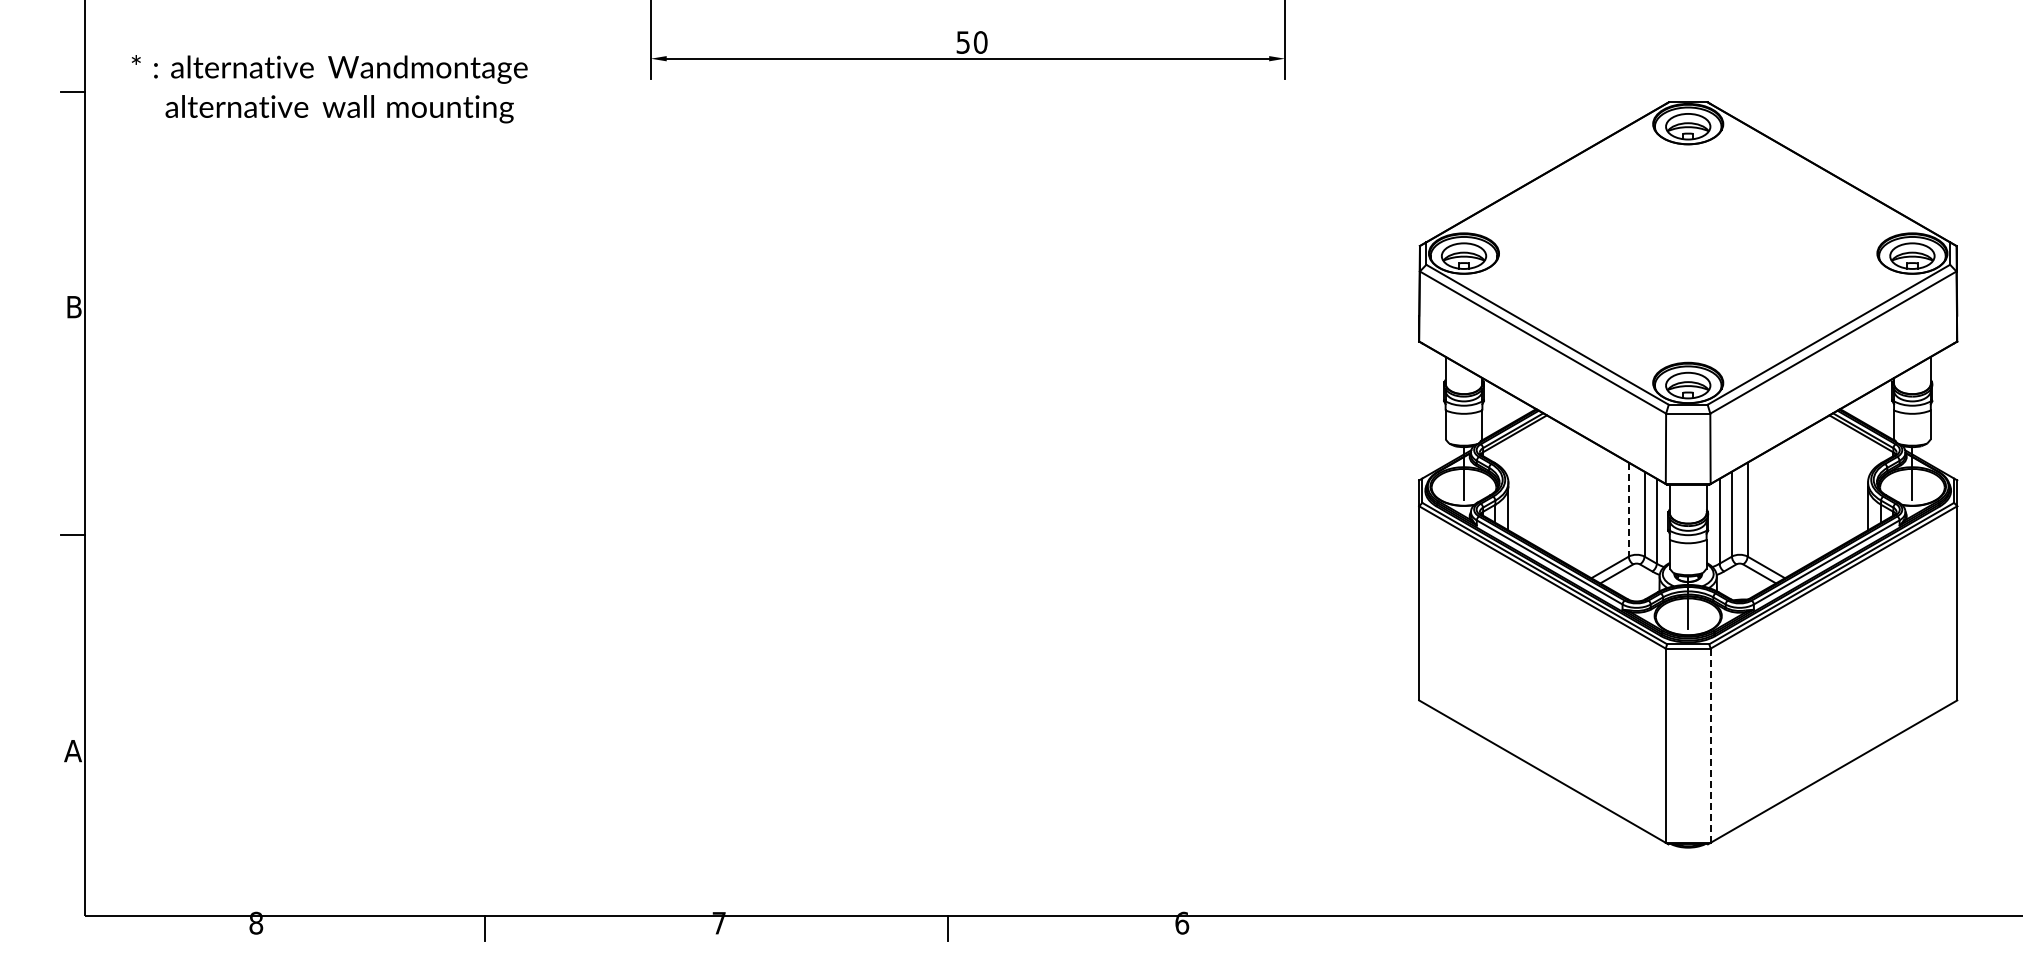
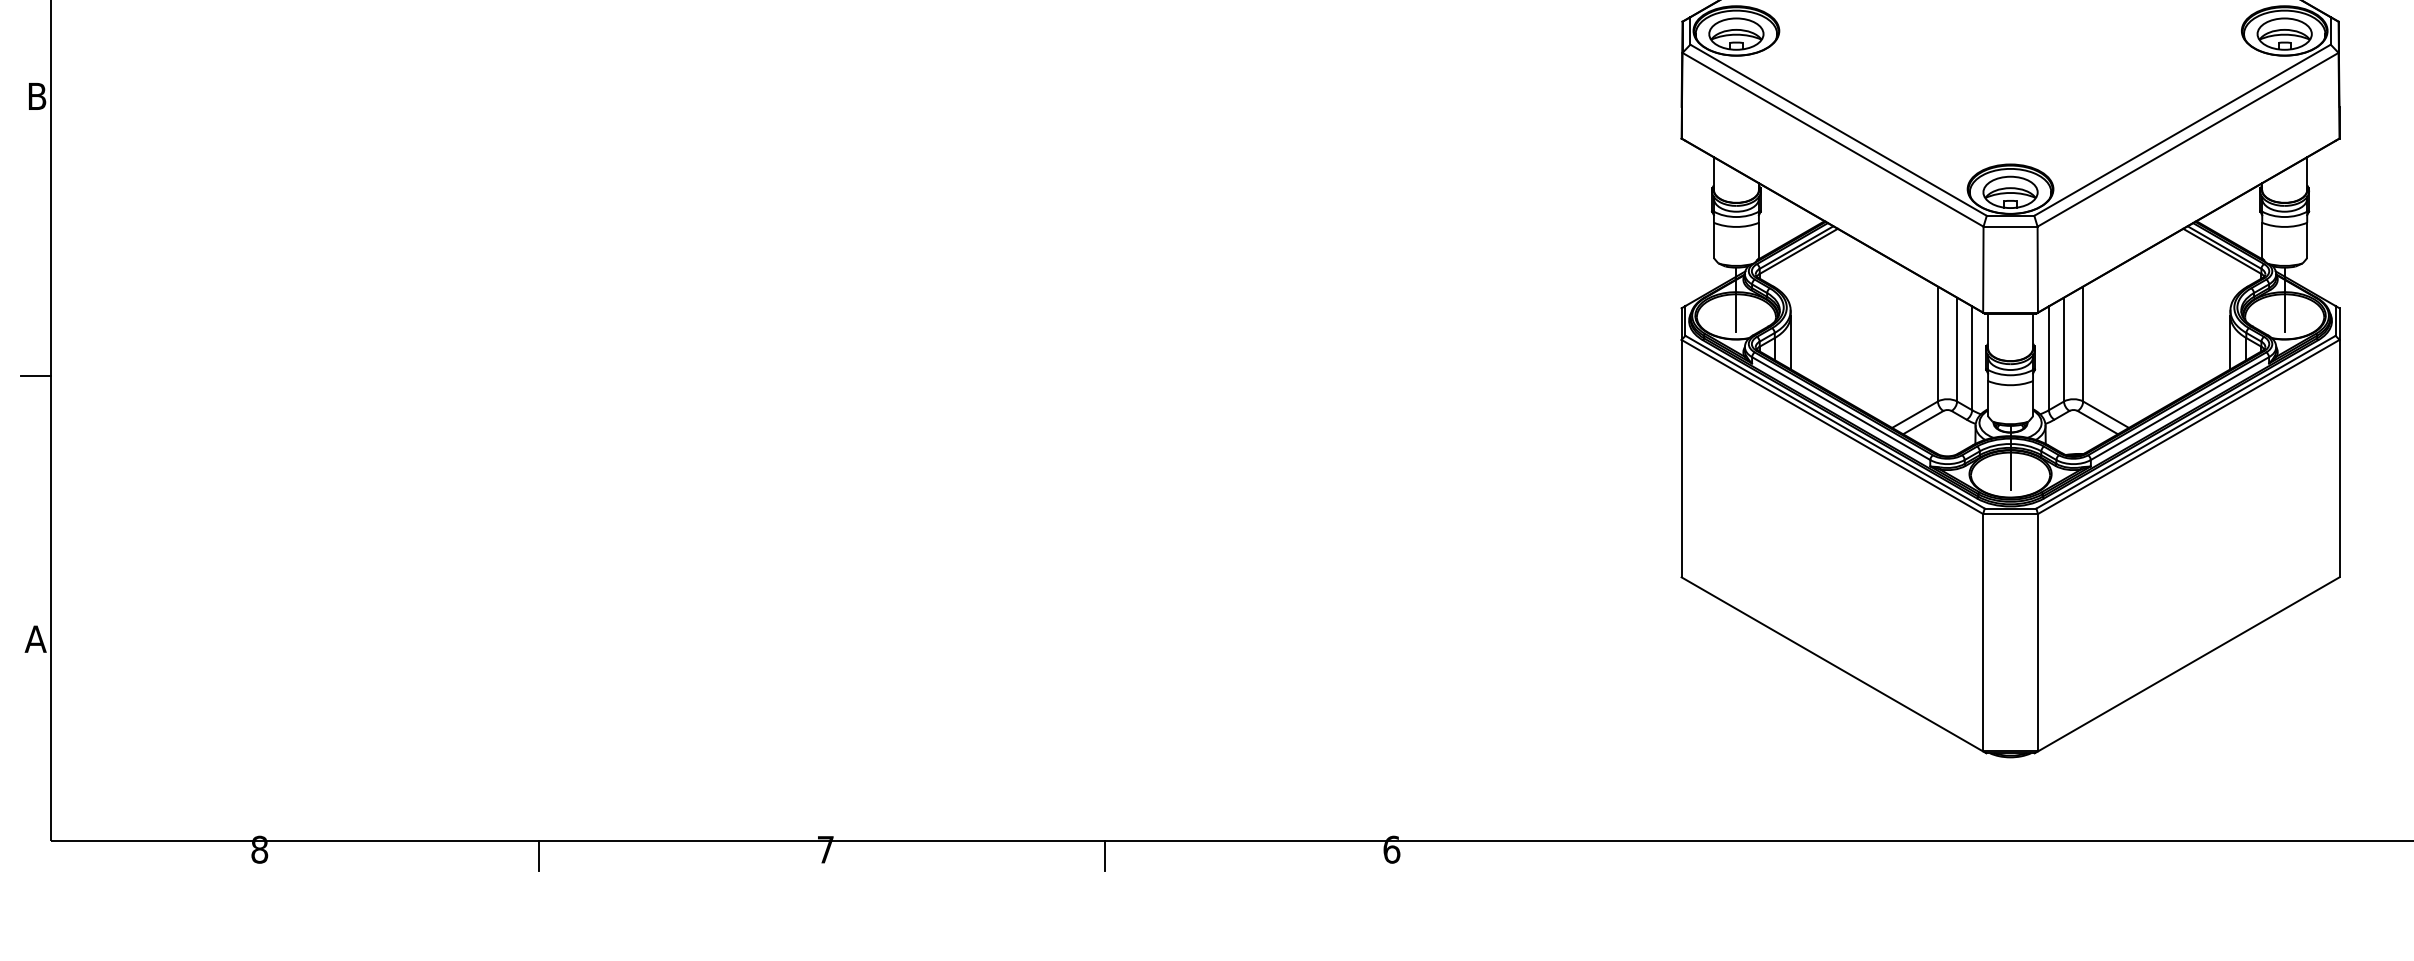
line: (1628, 509) -> (1937, 343), dashed -> solid
line: (1710, 746) -> (2037, 633), dashed -> solid

